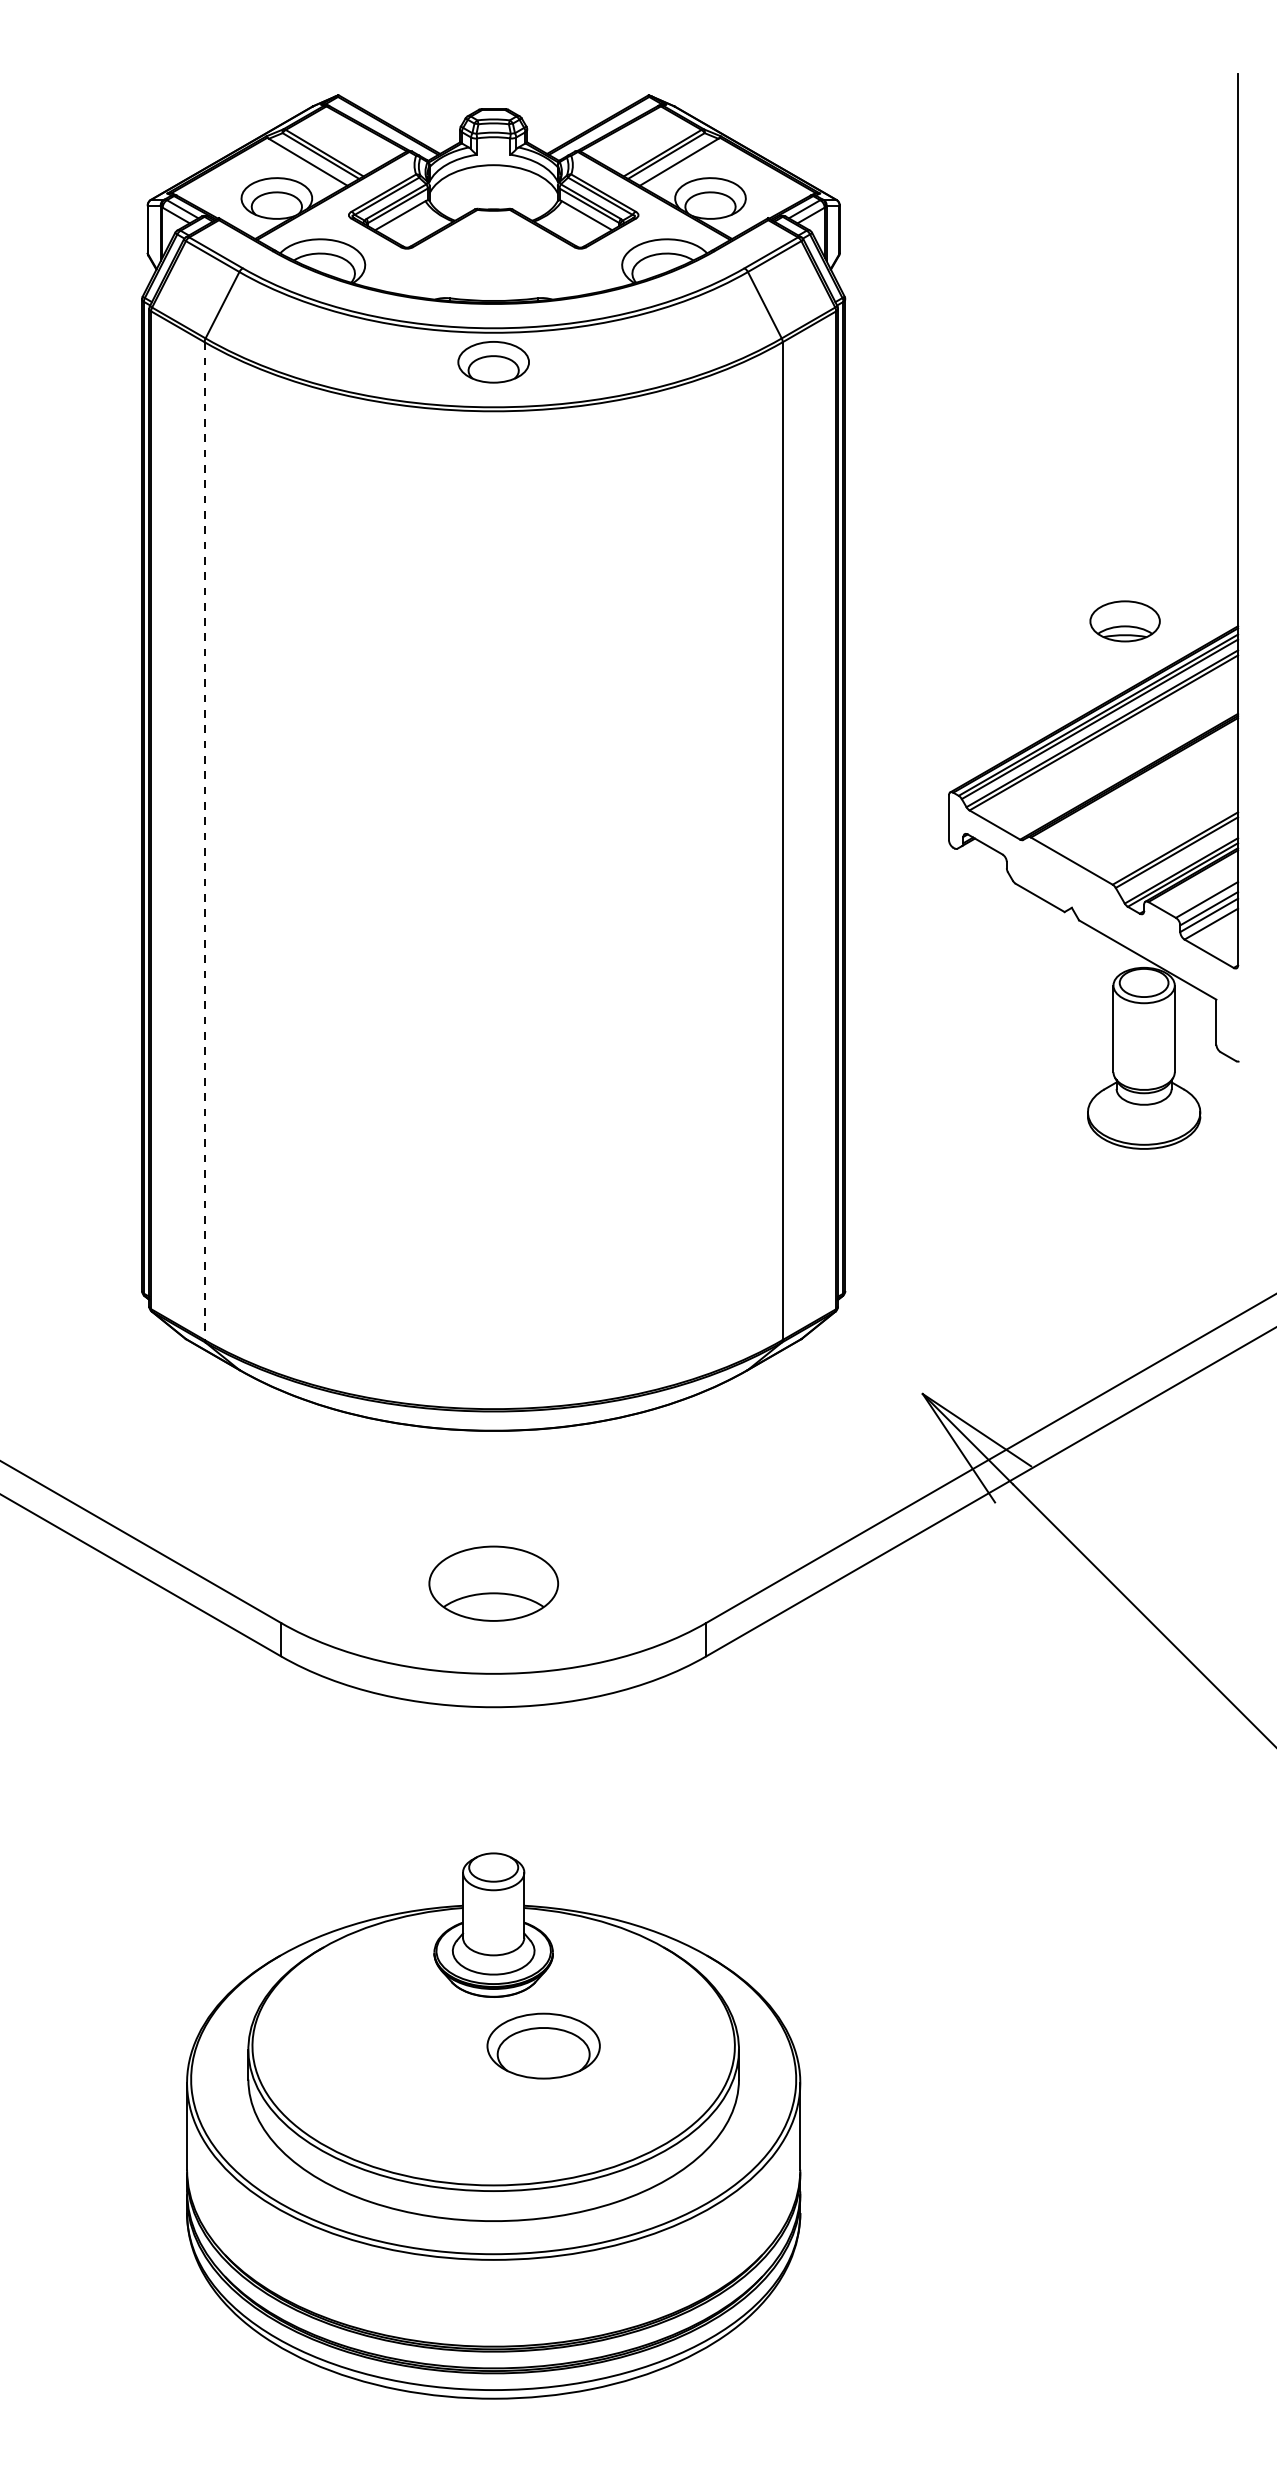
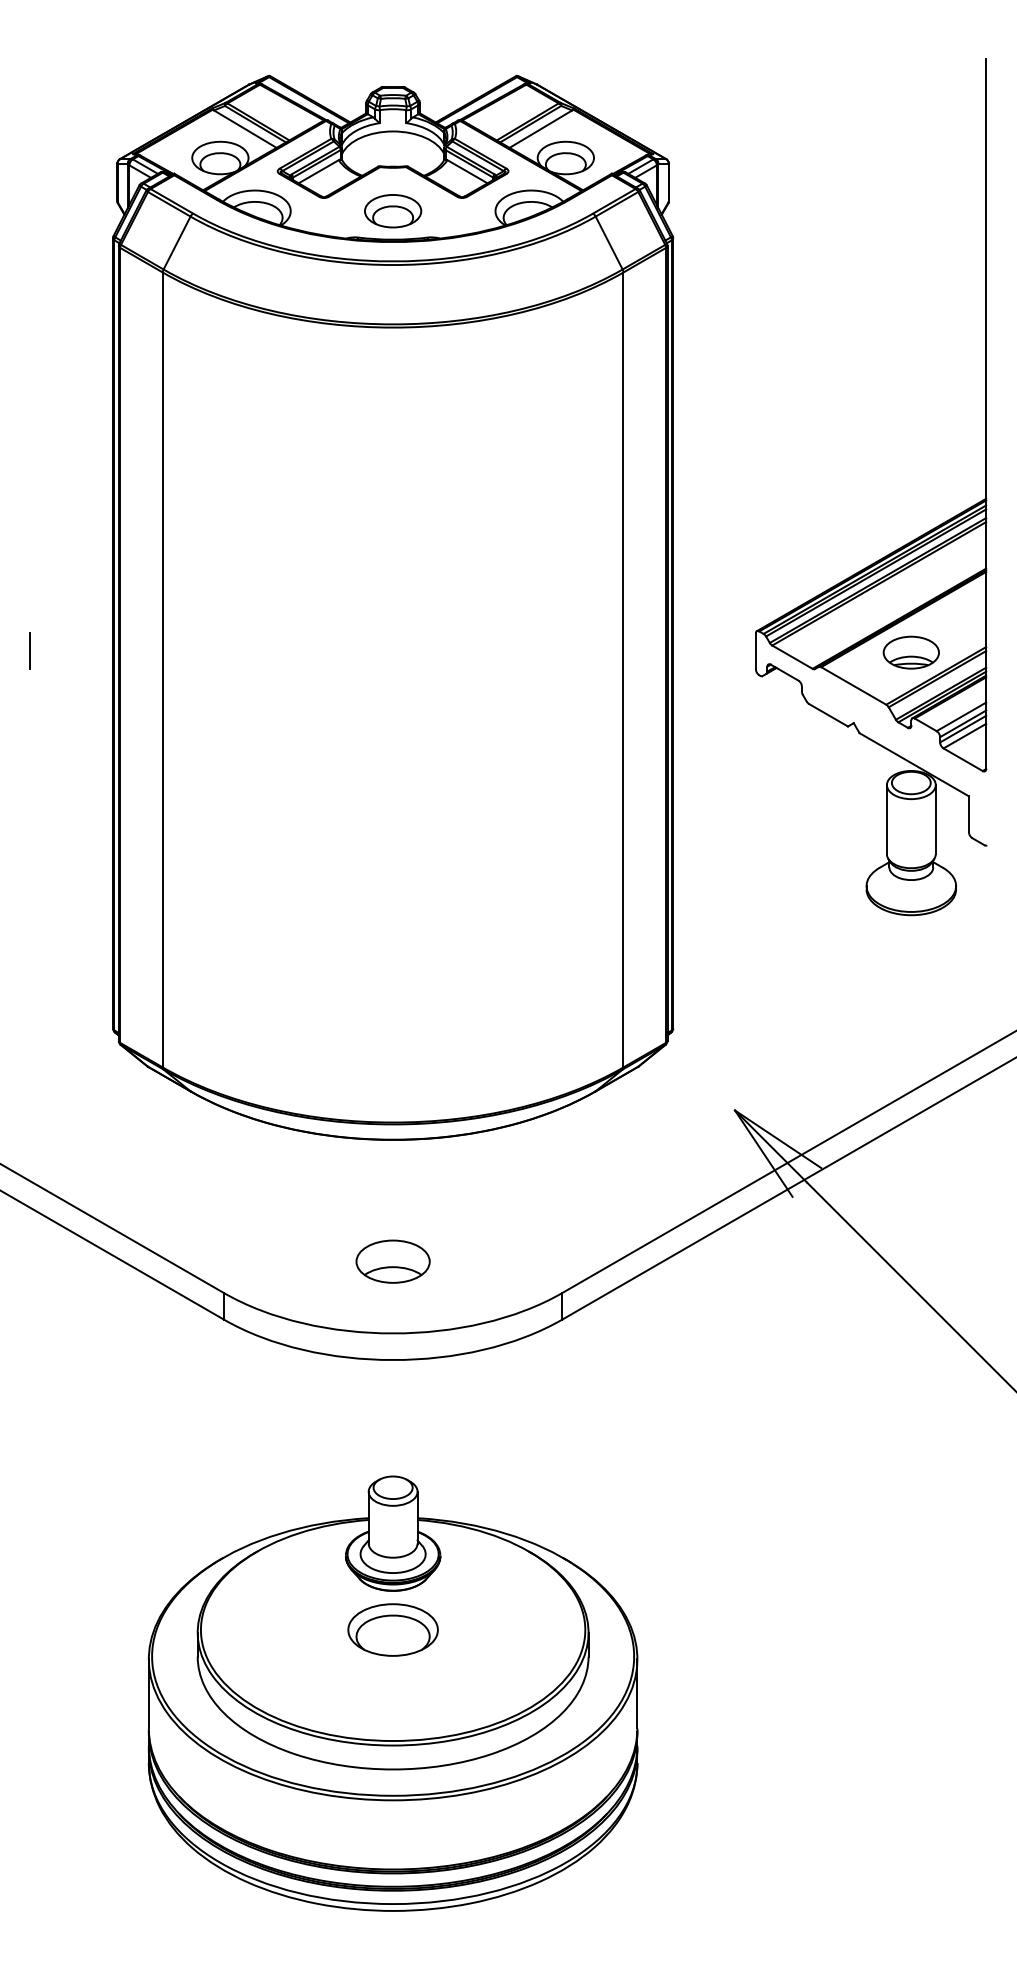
part: (493, 362) -> (392, 211), moved
part: (1124, 621) -> (910, 652), moved
line: (38, 817) -> (30, 651), added
line: (204, 841) -> (162, 670), dashed -> solid
part: (493, 1583) -> (392, 1261), size x0.71
part: (543, 2045) -> (392, 1629), moved

